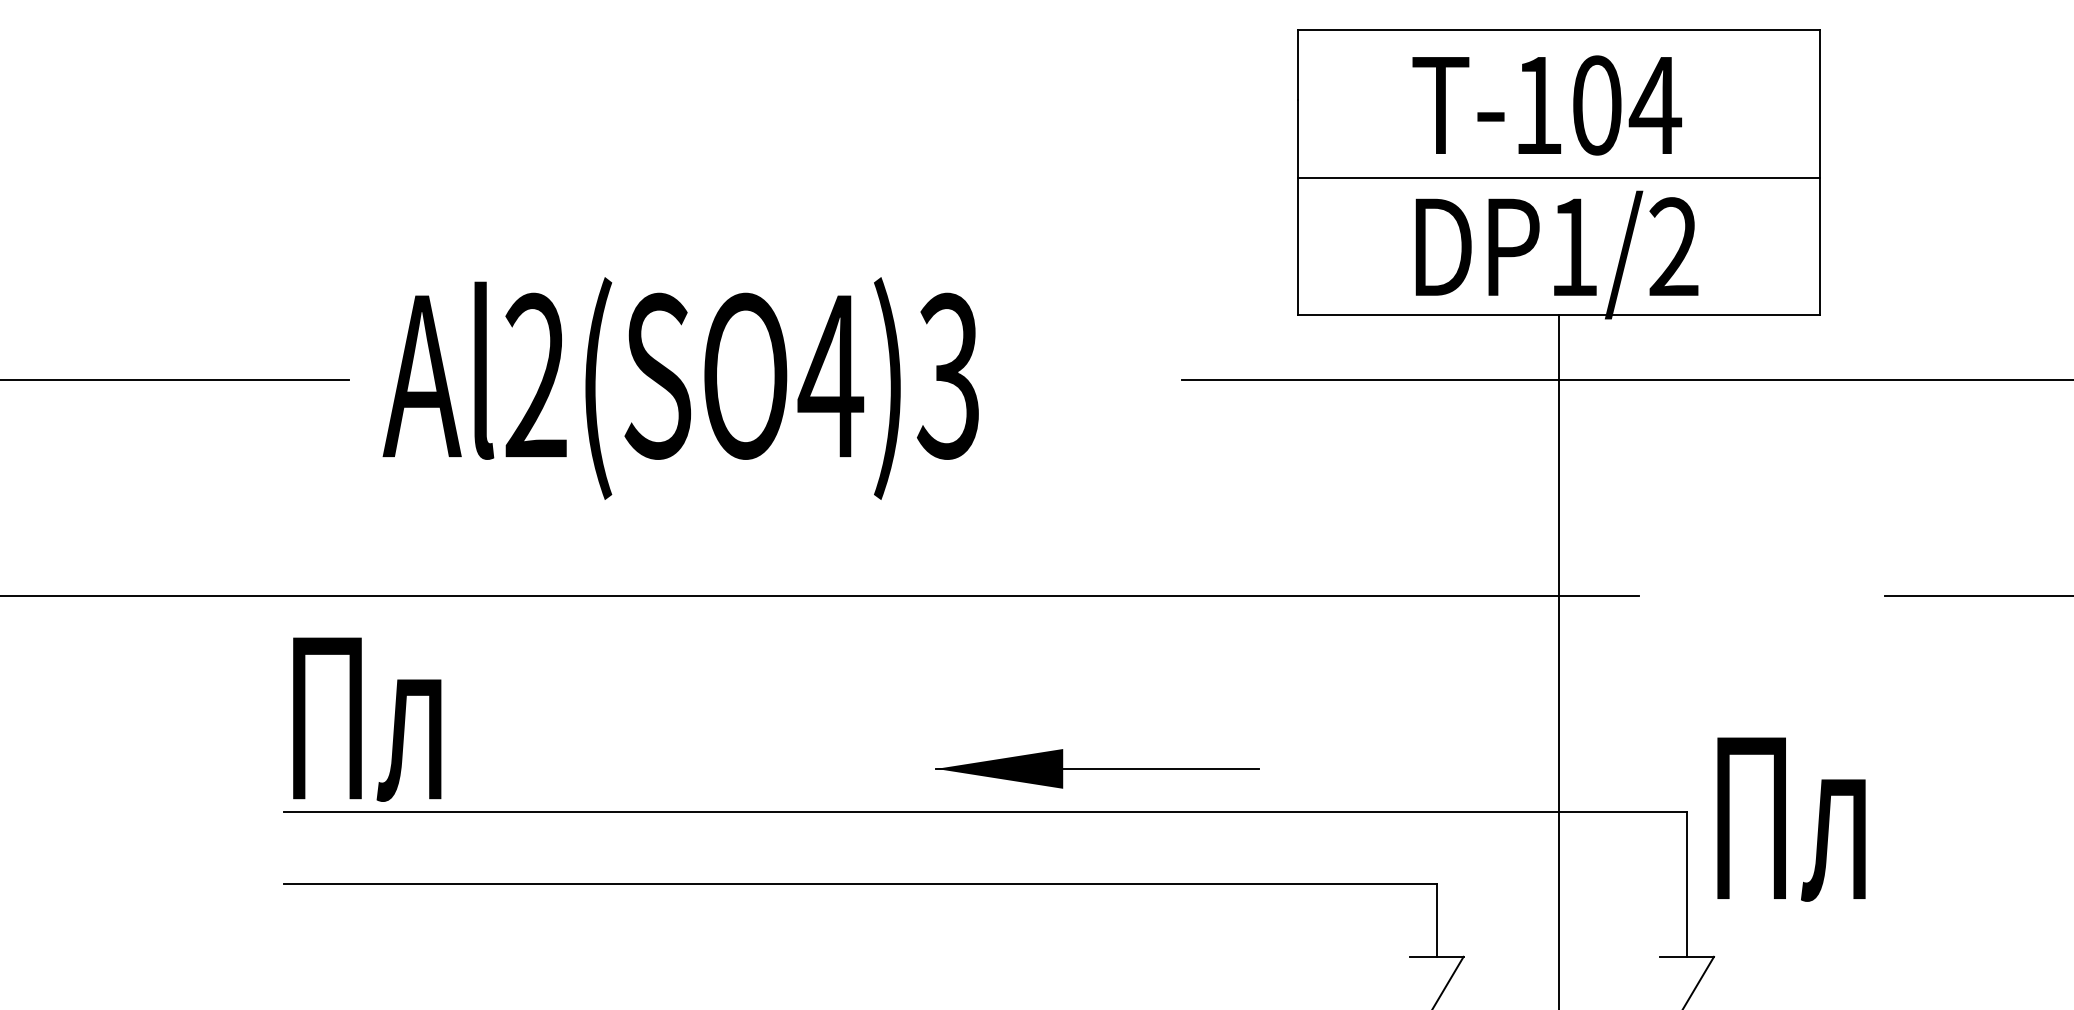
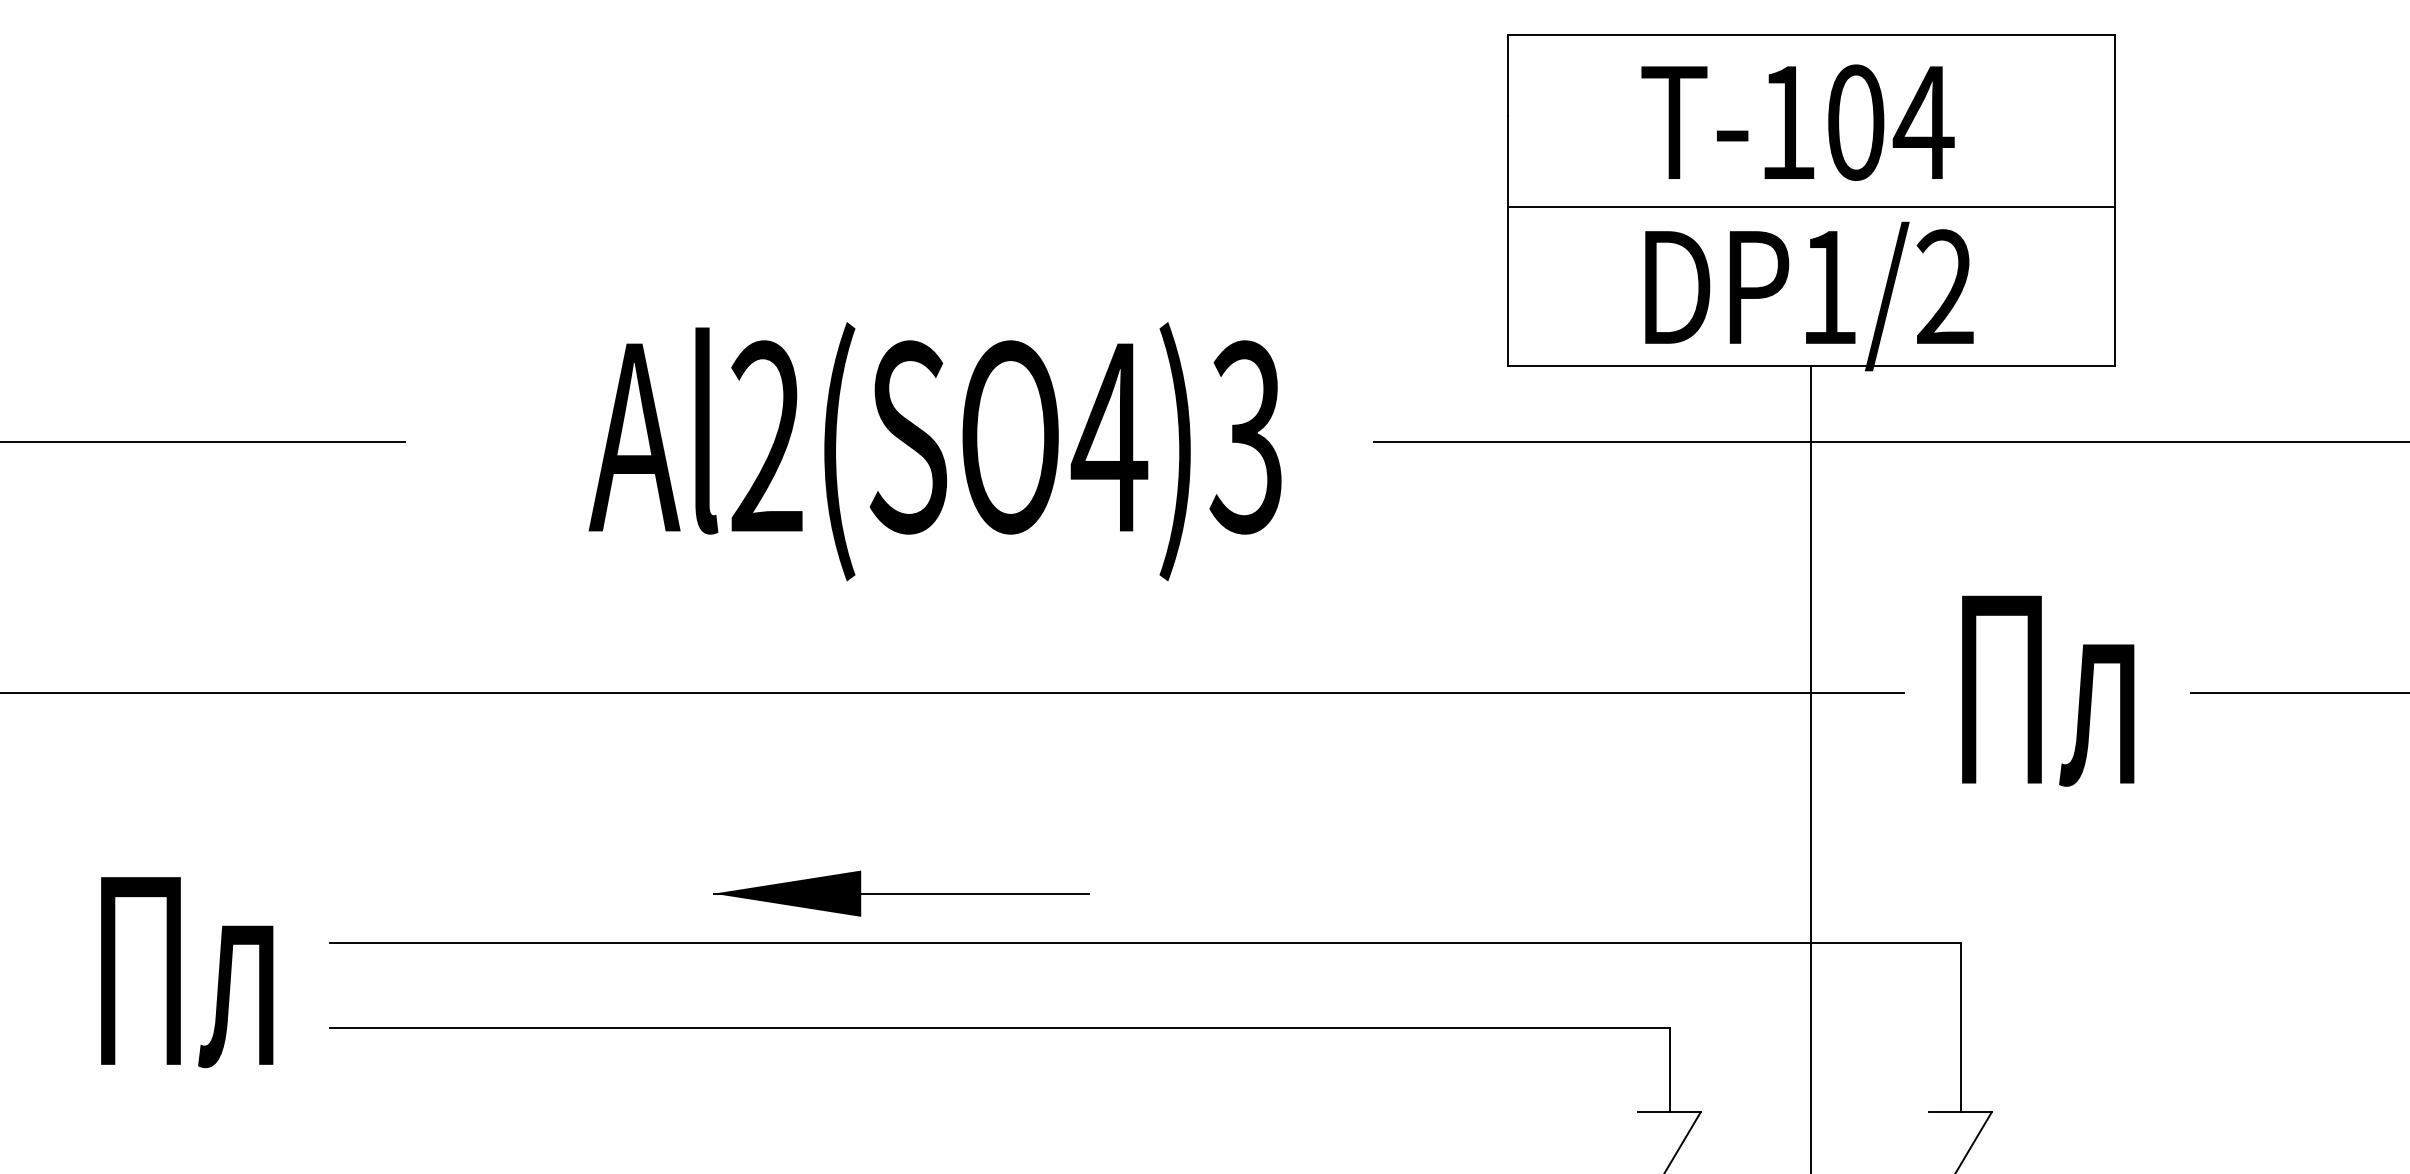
text: (680, 388) -> (934, 451), moved
text: (367, 719) -> (187, 972), moved
part: (1097, 768) -> (901, 893), moved
text: (1791, 819) -> (2048, 691), moved

